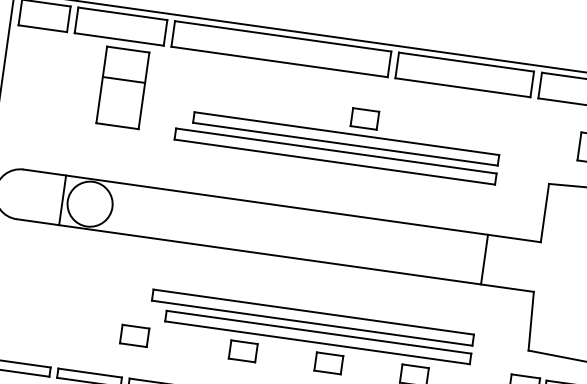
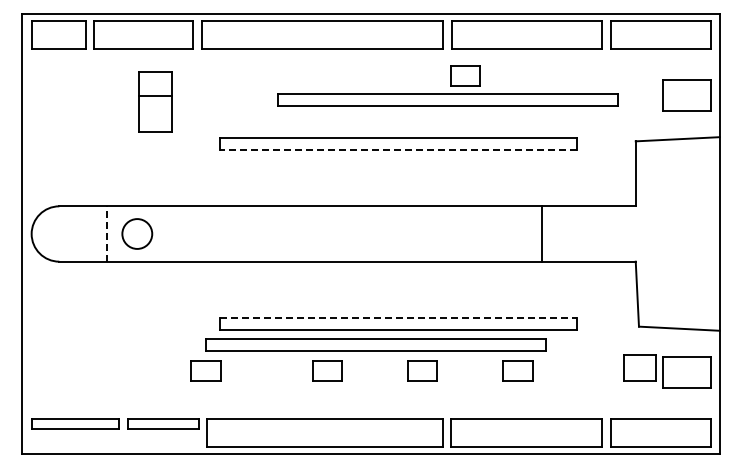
part: (123, 87) -> (155, 101), size x0.7
part: (347, 125) -> (447, 85), moved
line: (335, 162) -> (398, 150), solid -> dashed
line: (62, 200) -> (106, 234), solid -> dashed
circle: (90, 203) -> (137, 233), size x0.6
line: (484, 259) -> (541, 233), moved
line: (313, 312) -> (398, 317), solid -> dashed
part: (317, 337) -> (375, 344), moved

